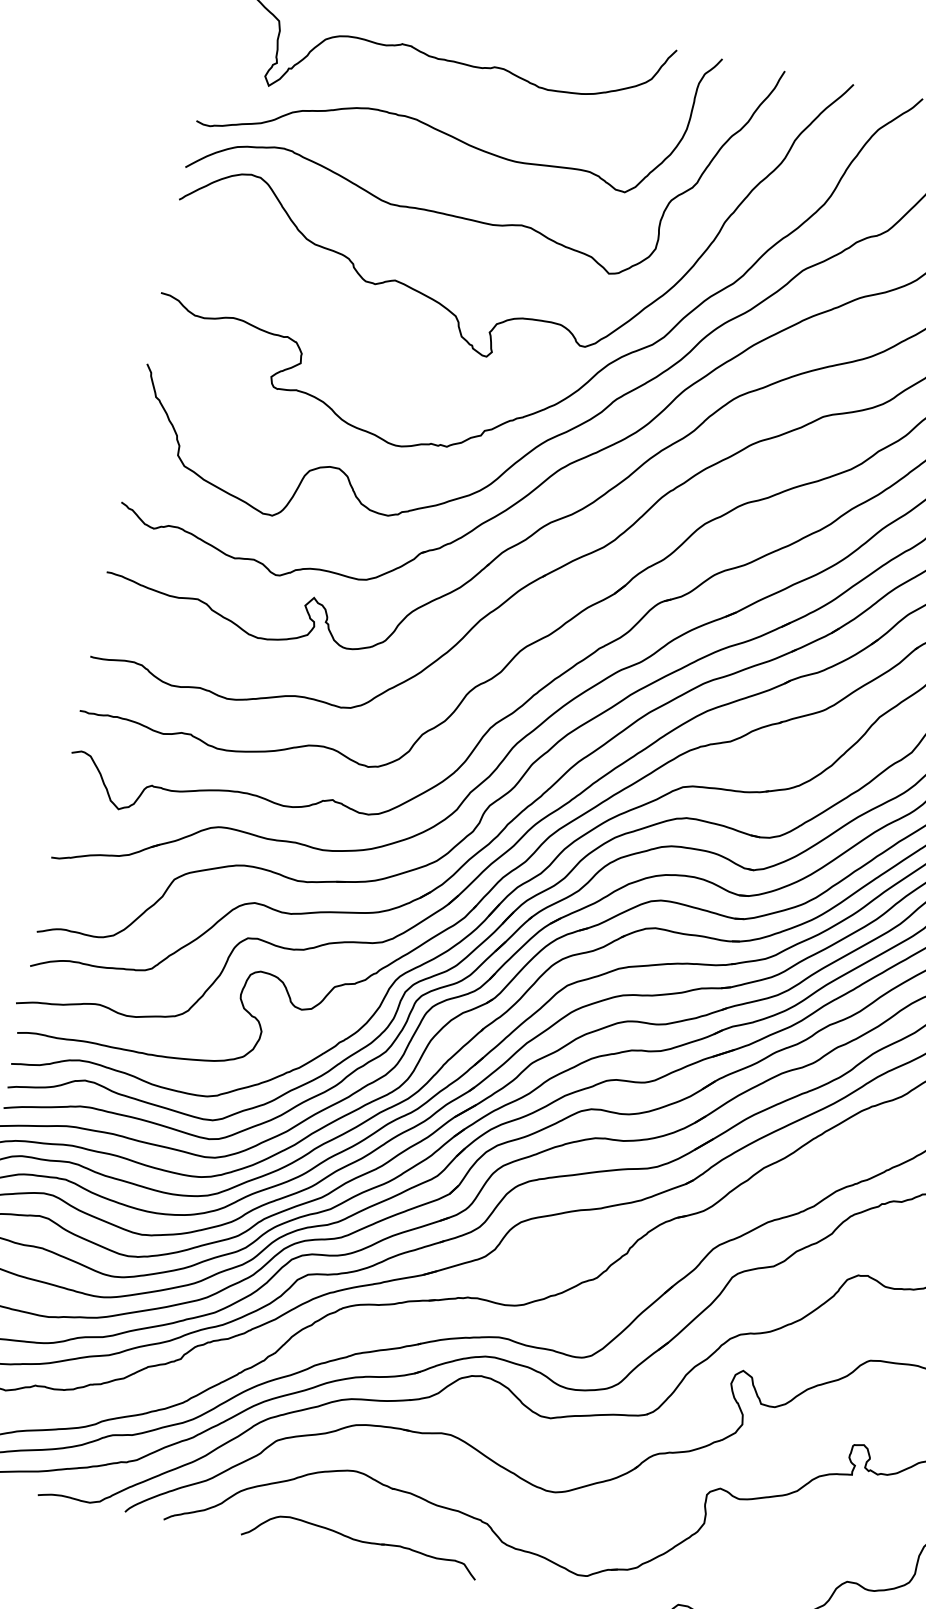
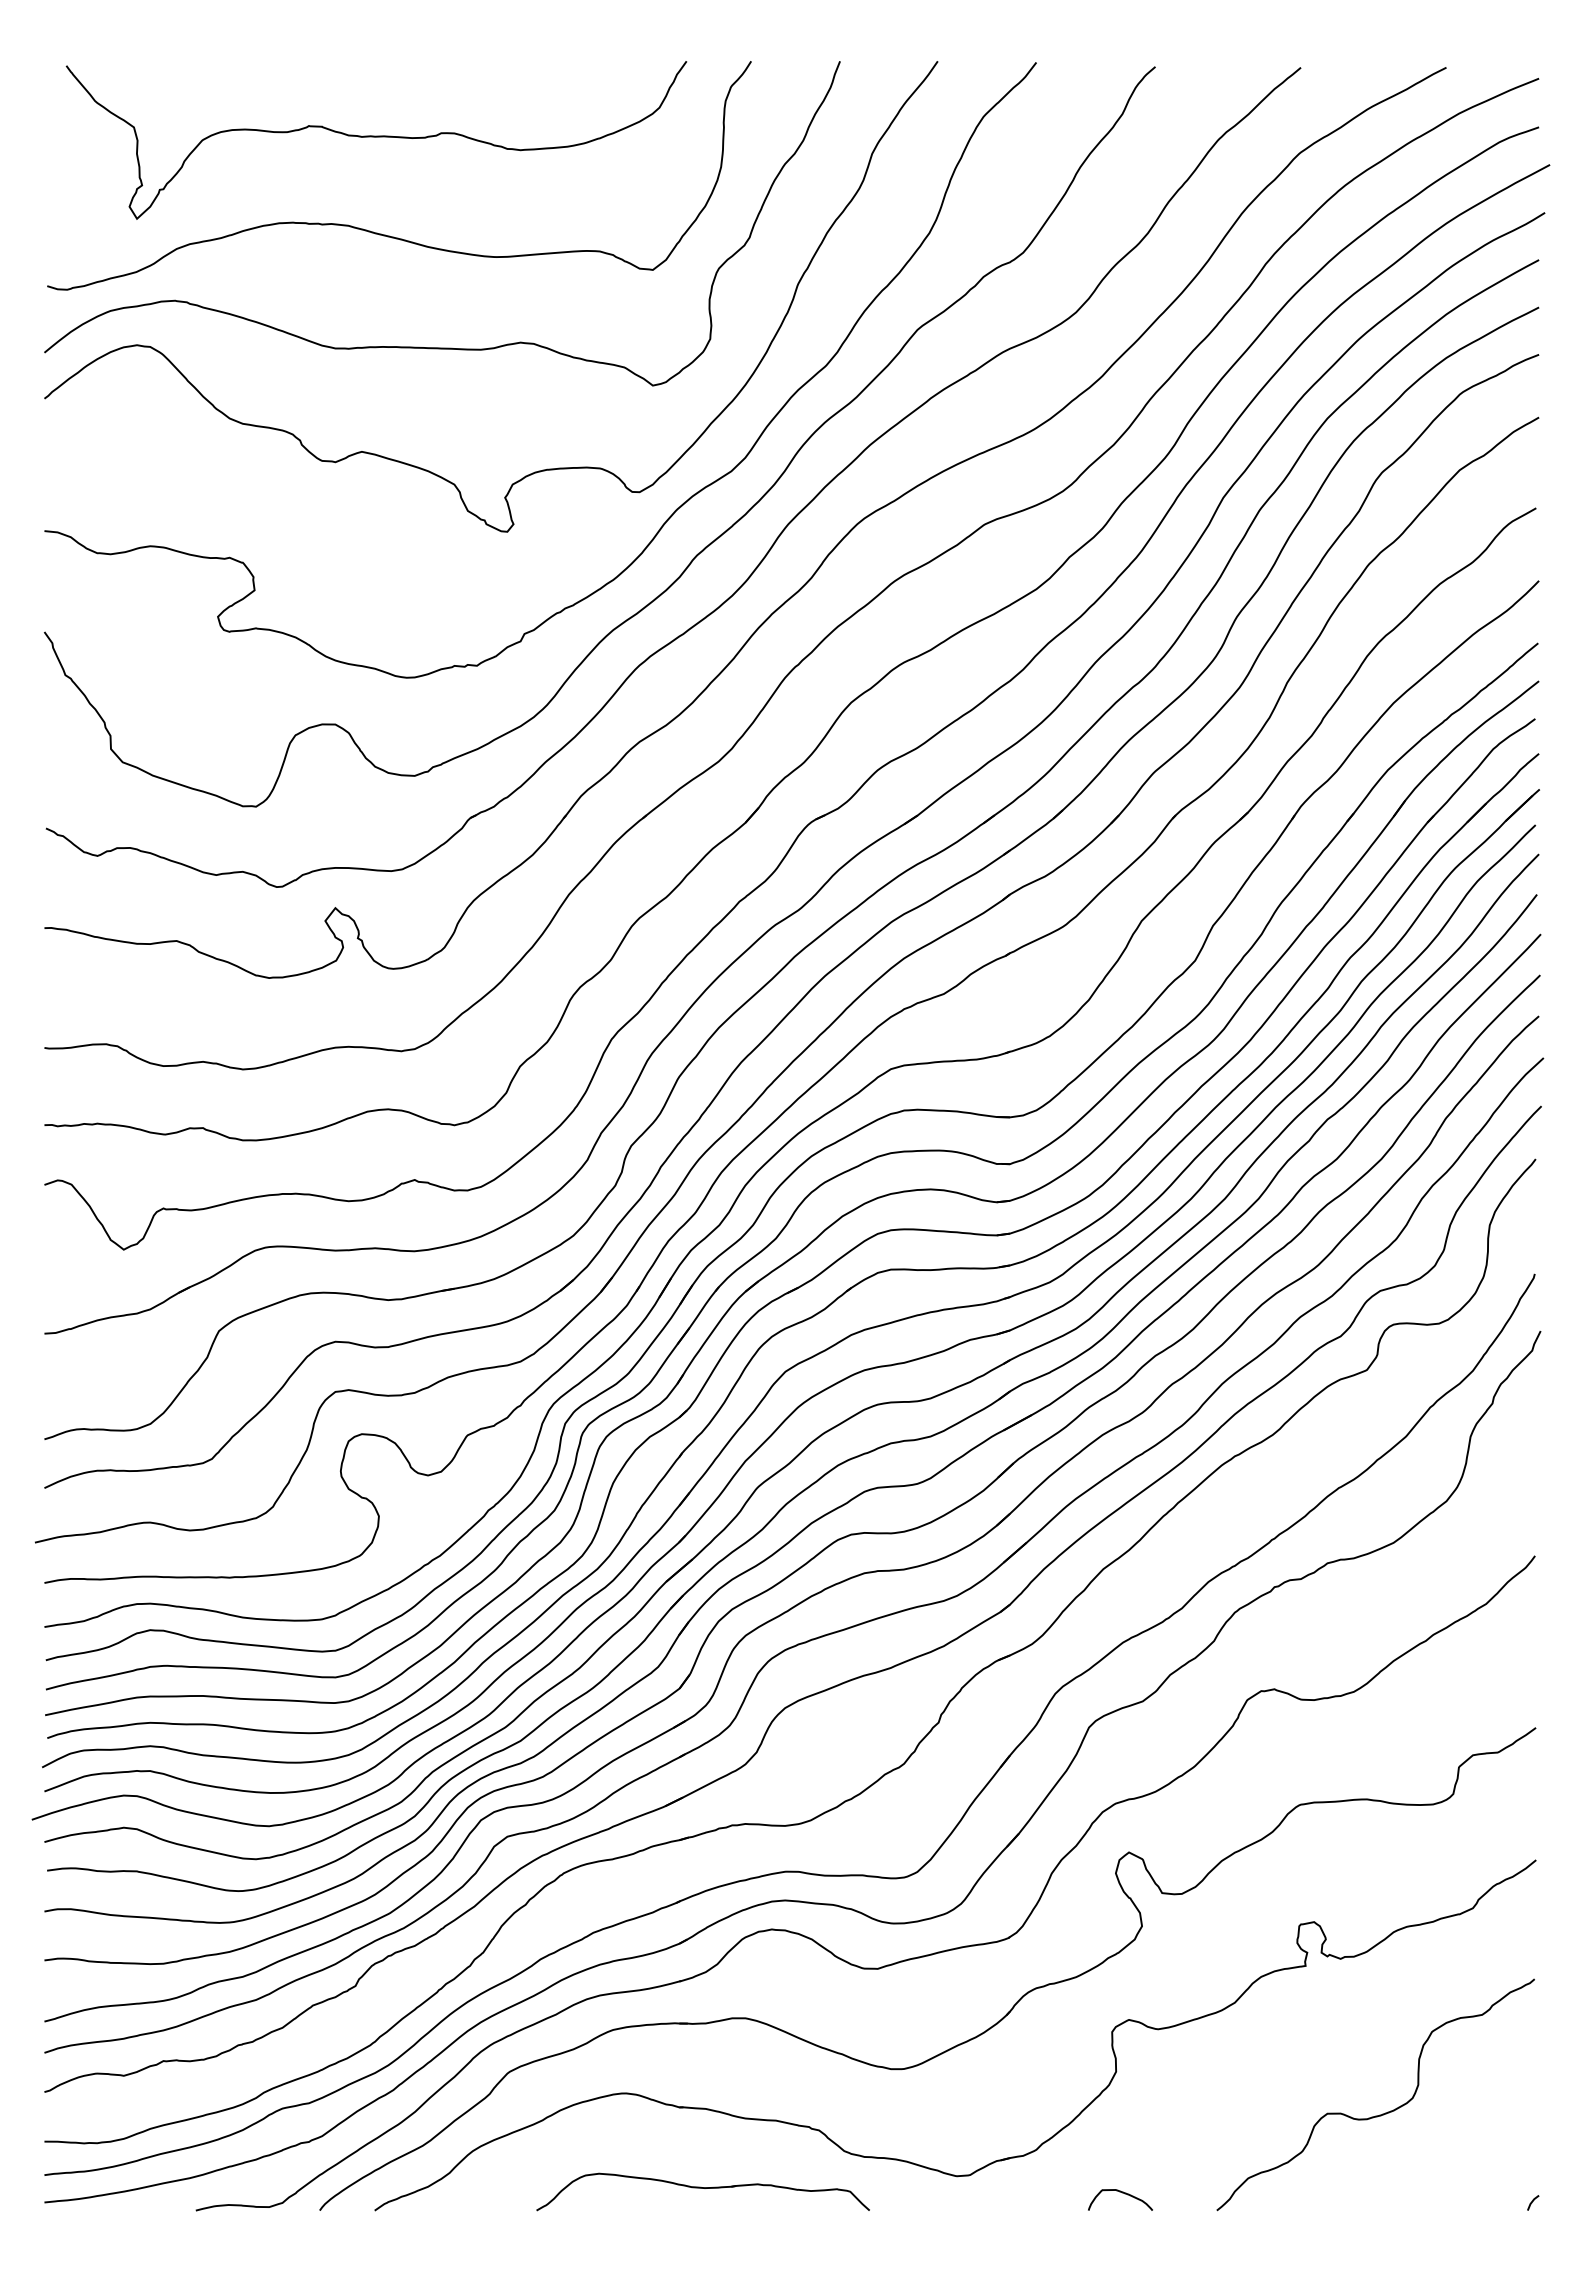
part: (360, 1543) -> (702, 2191), moved

